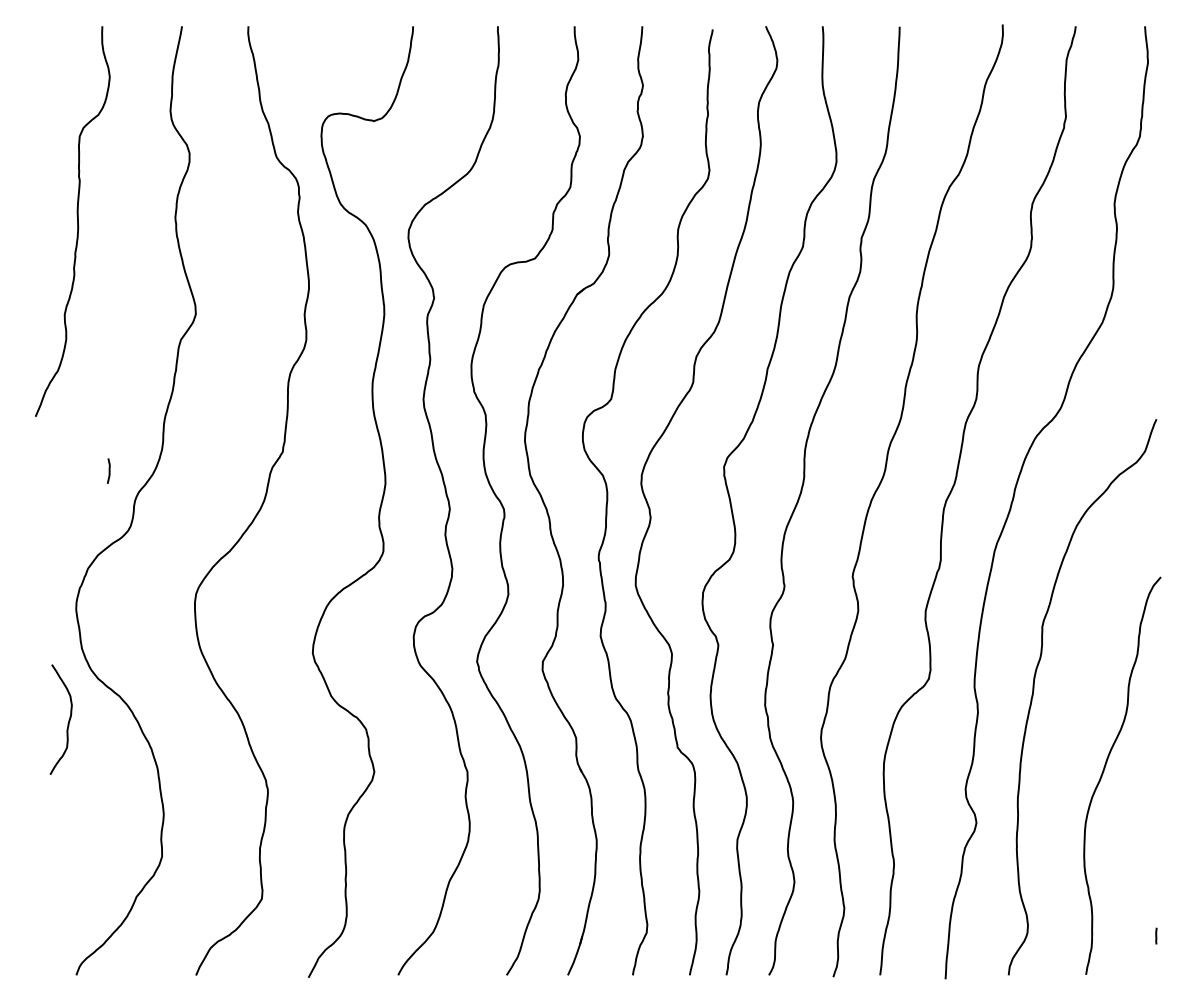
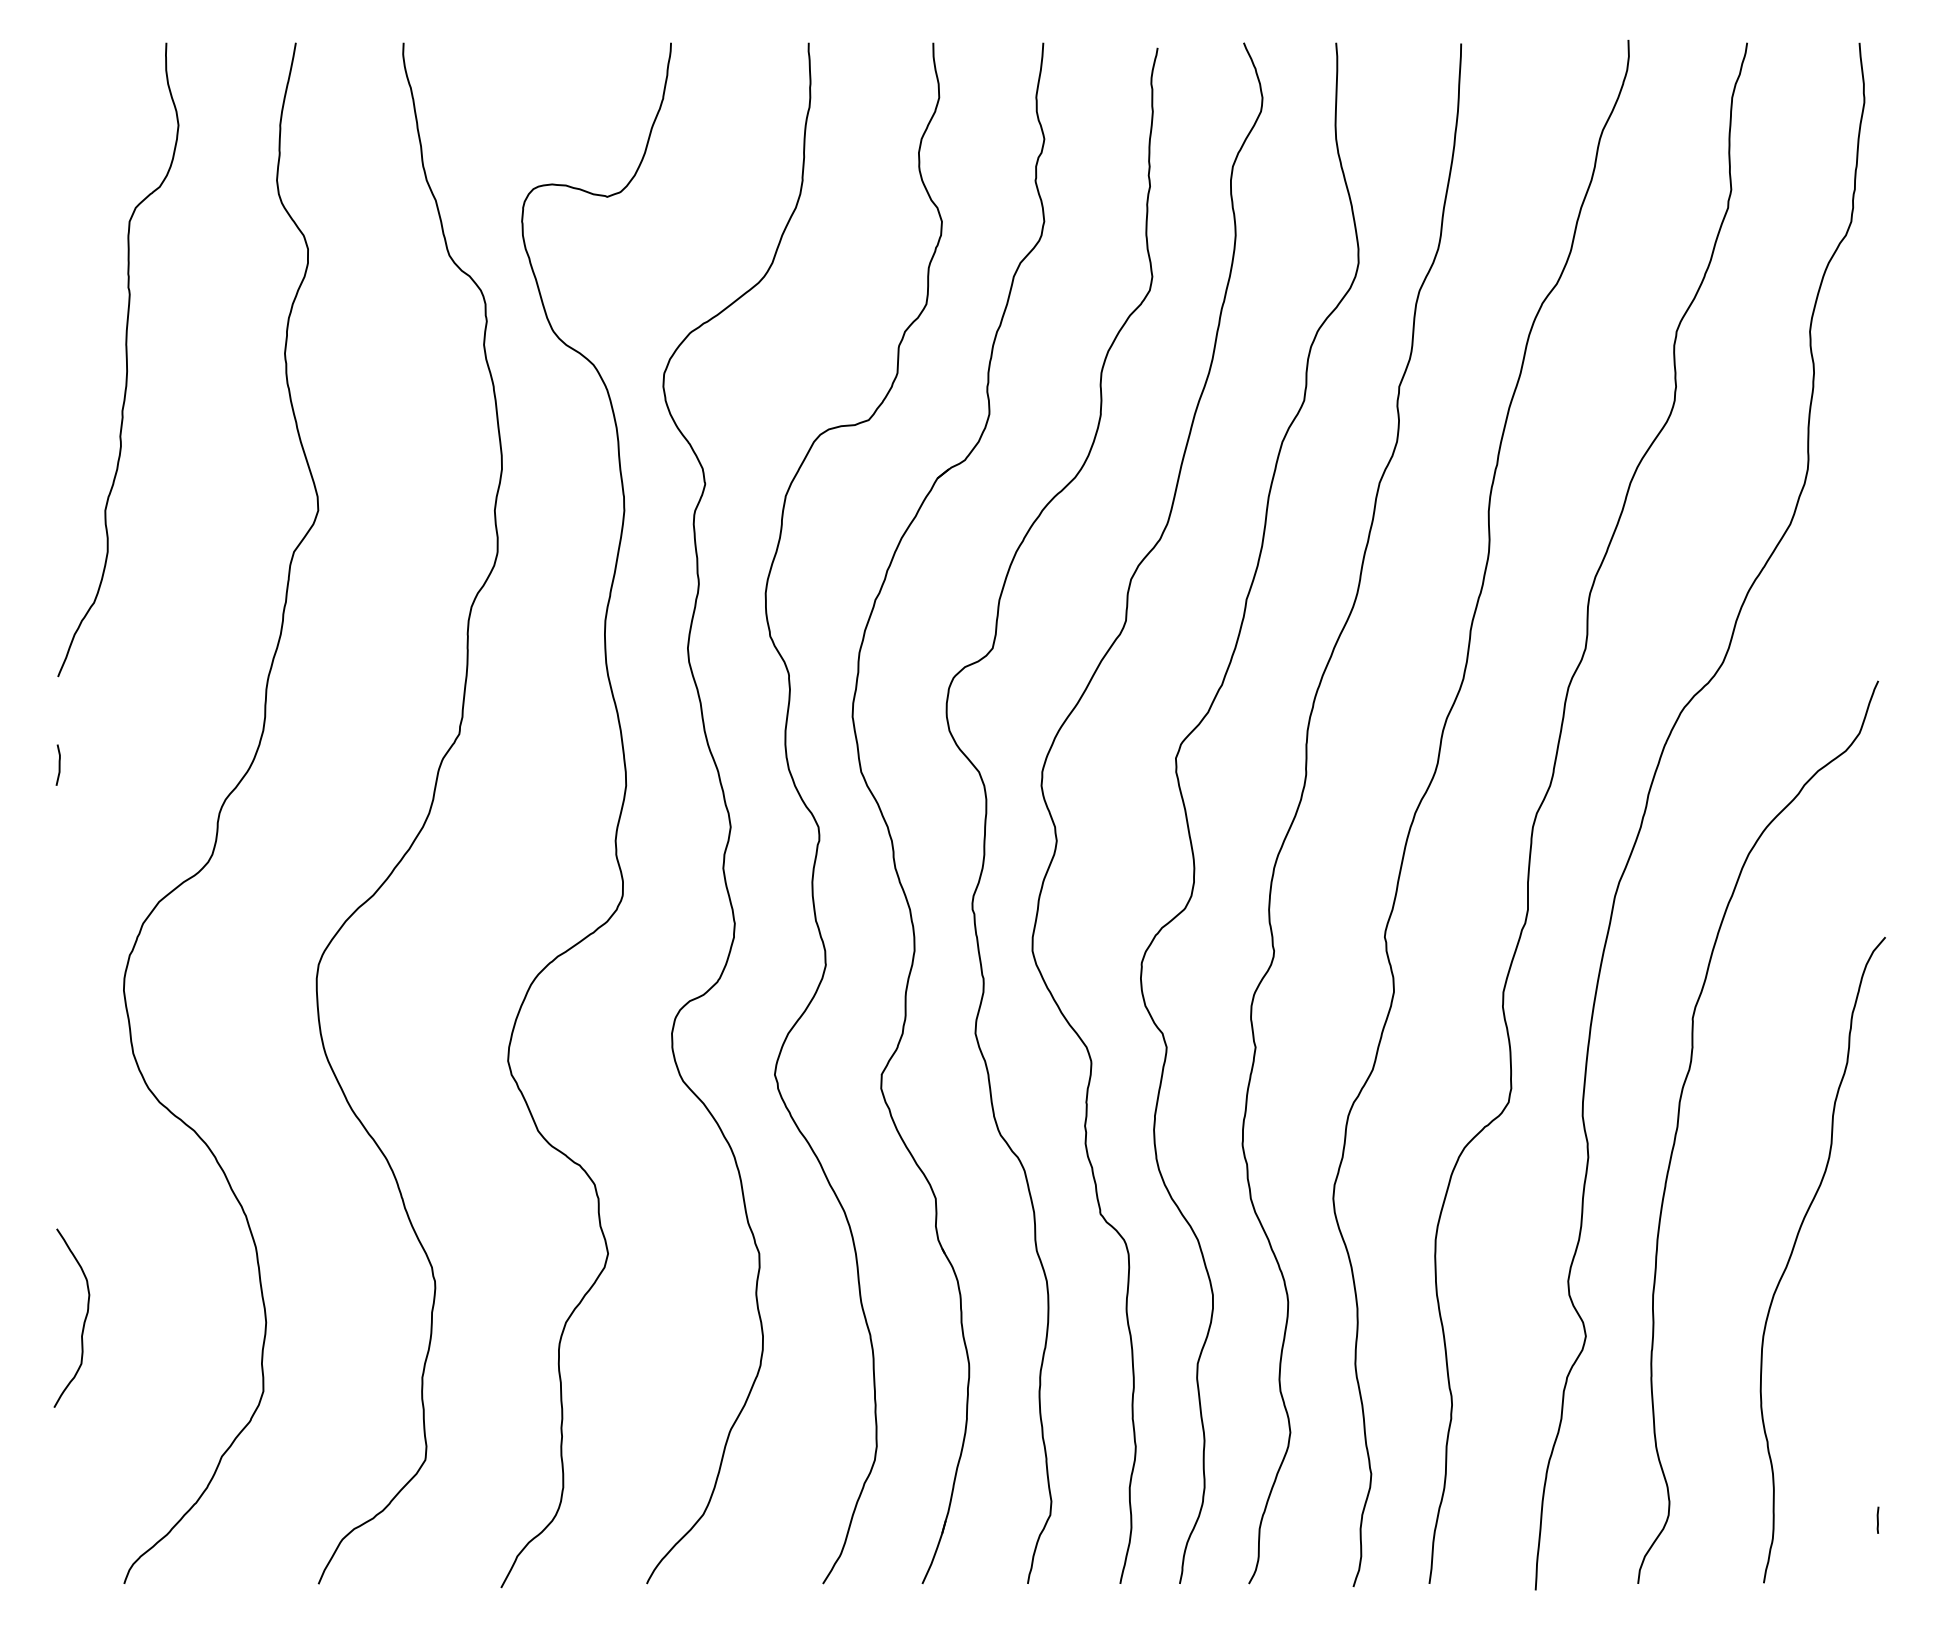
curve: (108, 470) -> (57, 764), moved
curve: (68, 719) -> (83, 1317), moved

